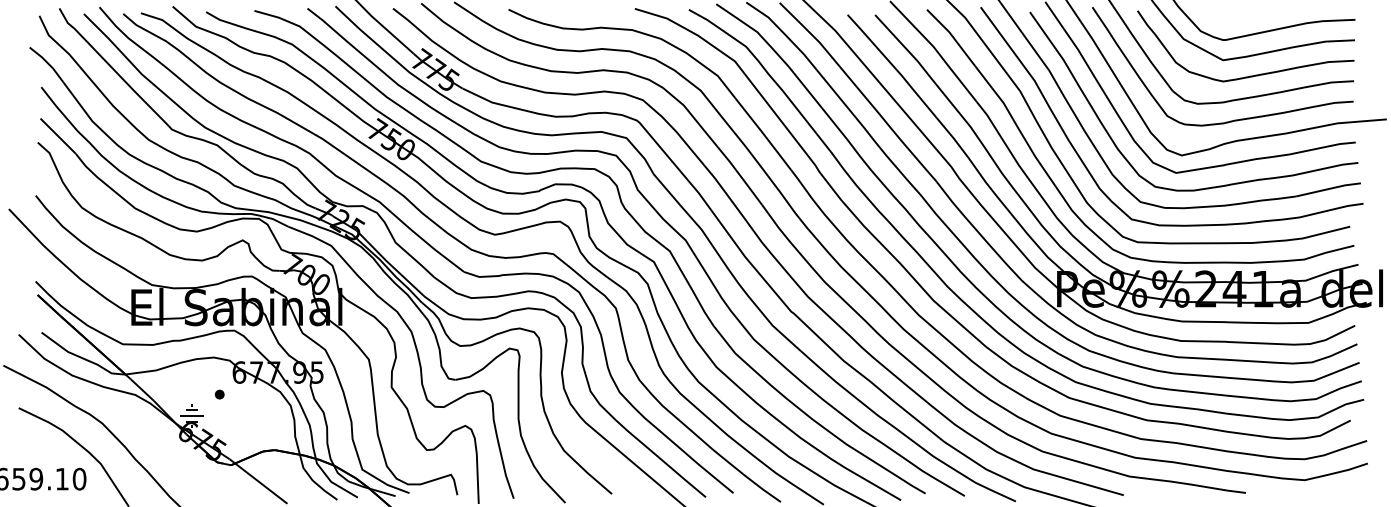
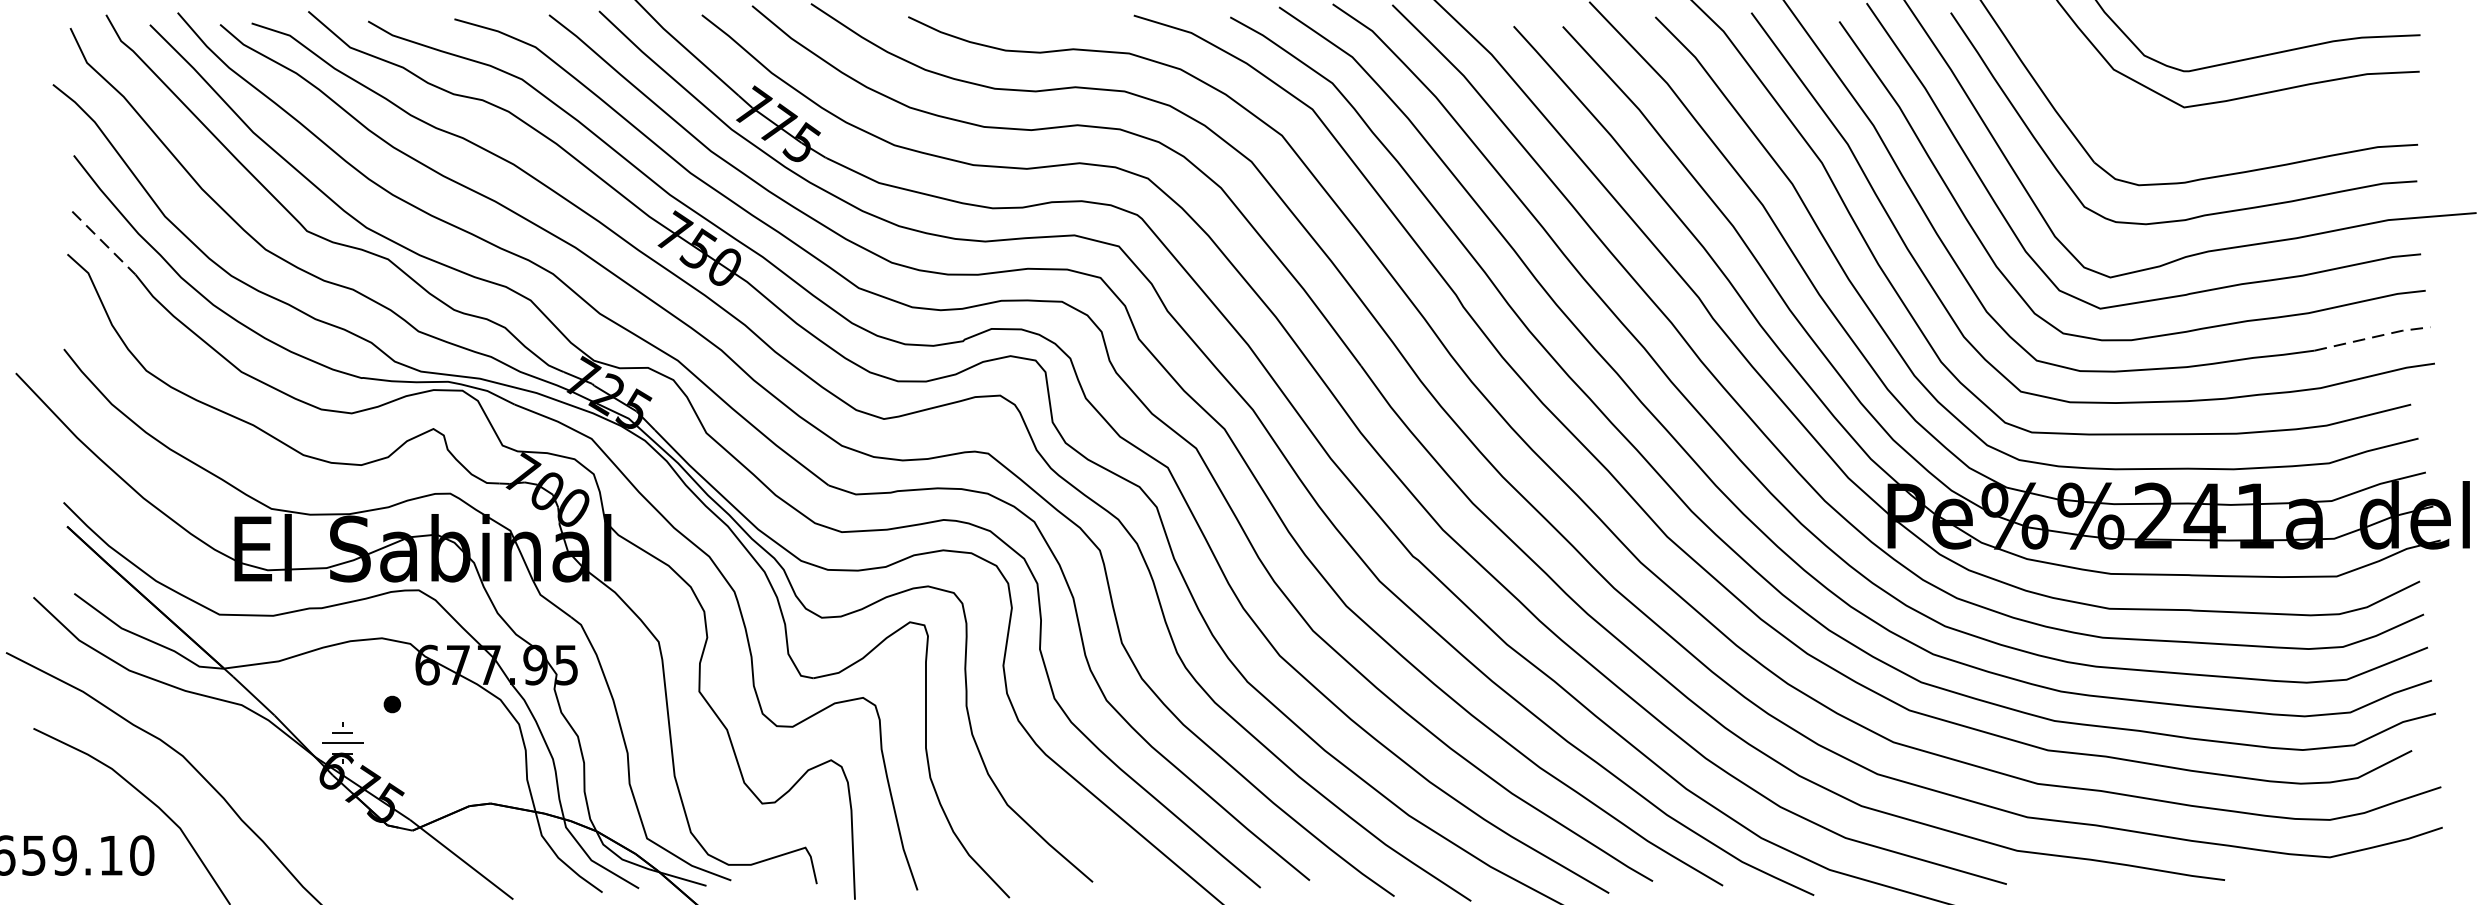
curve: (1250, 75) -> (2233, 134), removed
line: (58, 136) -> (104, 243), solid -> dashed
line: (1328, 189) -> (2372, 338), solid -> dashed

